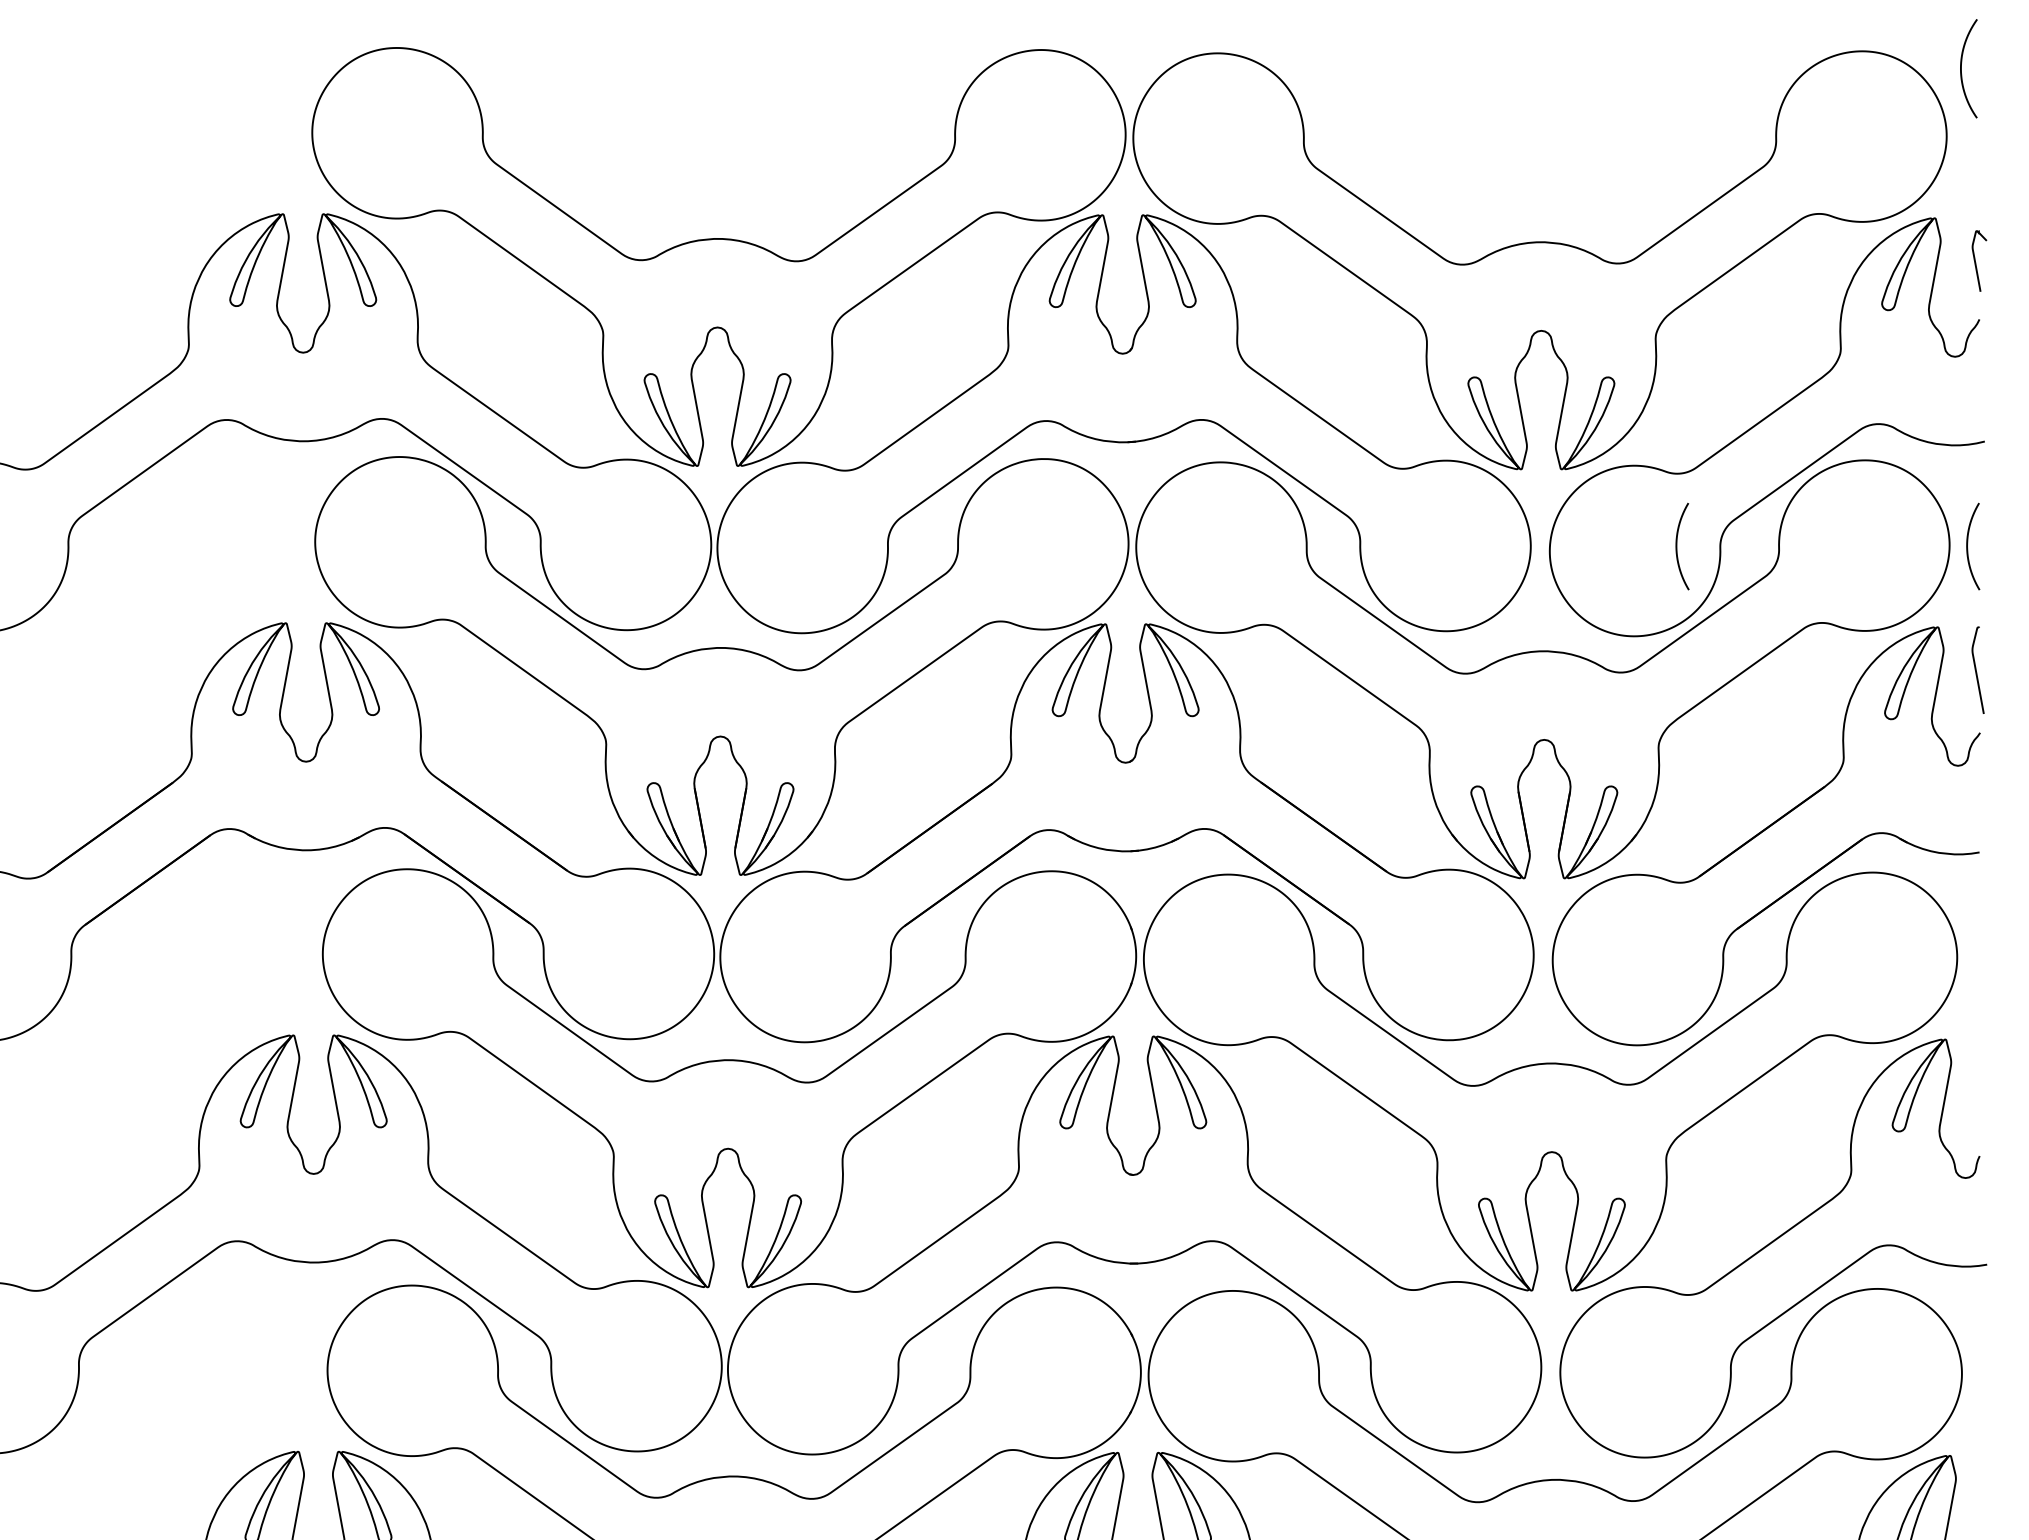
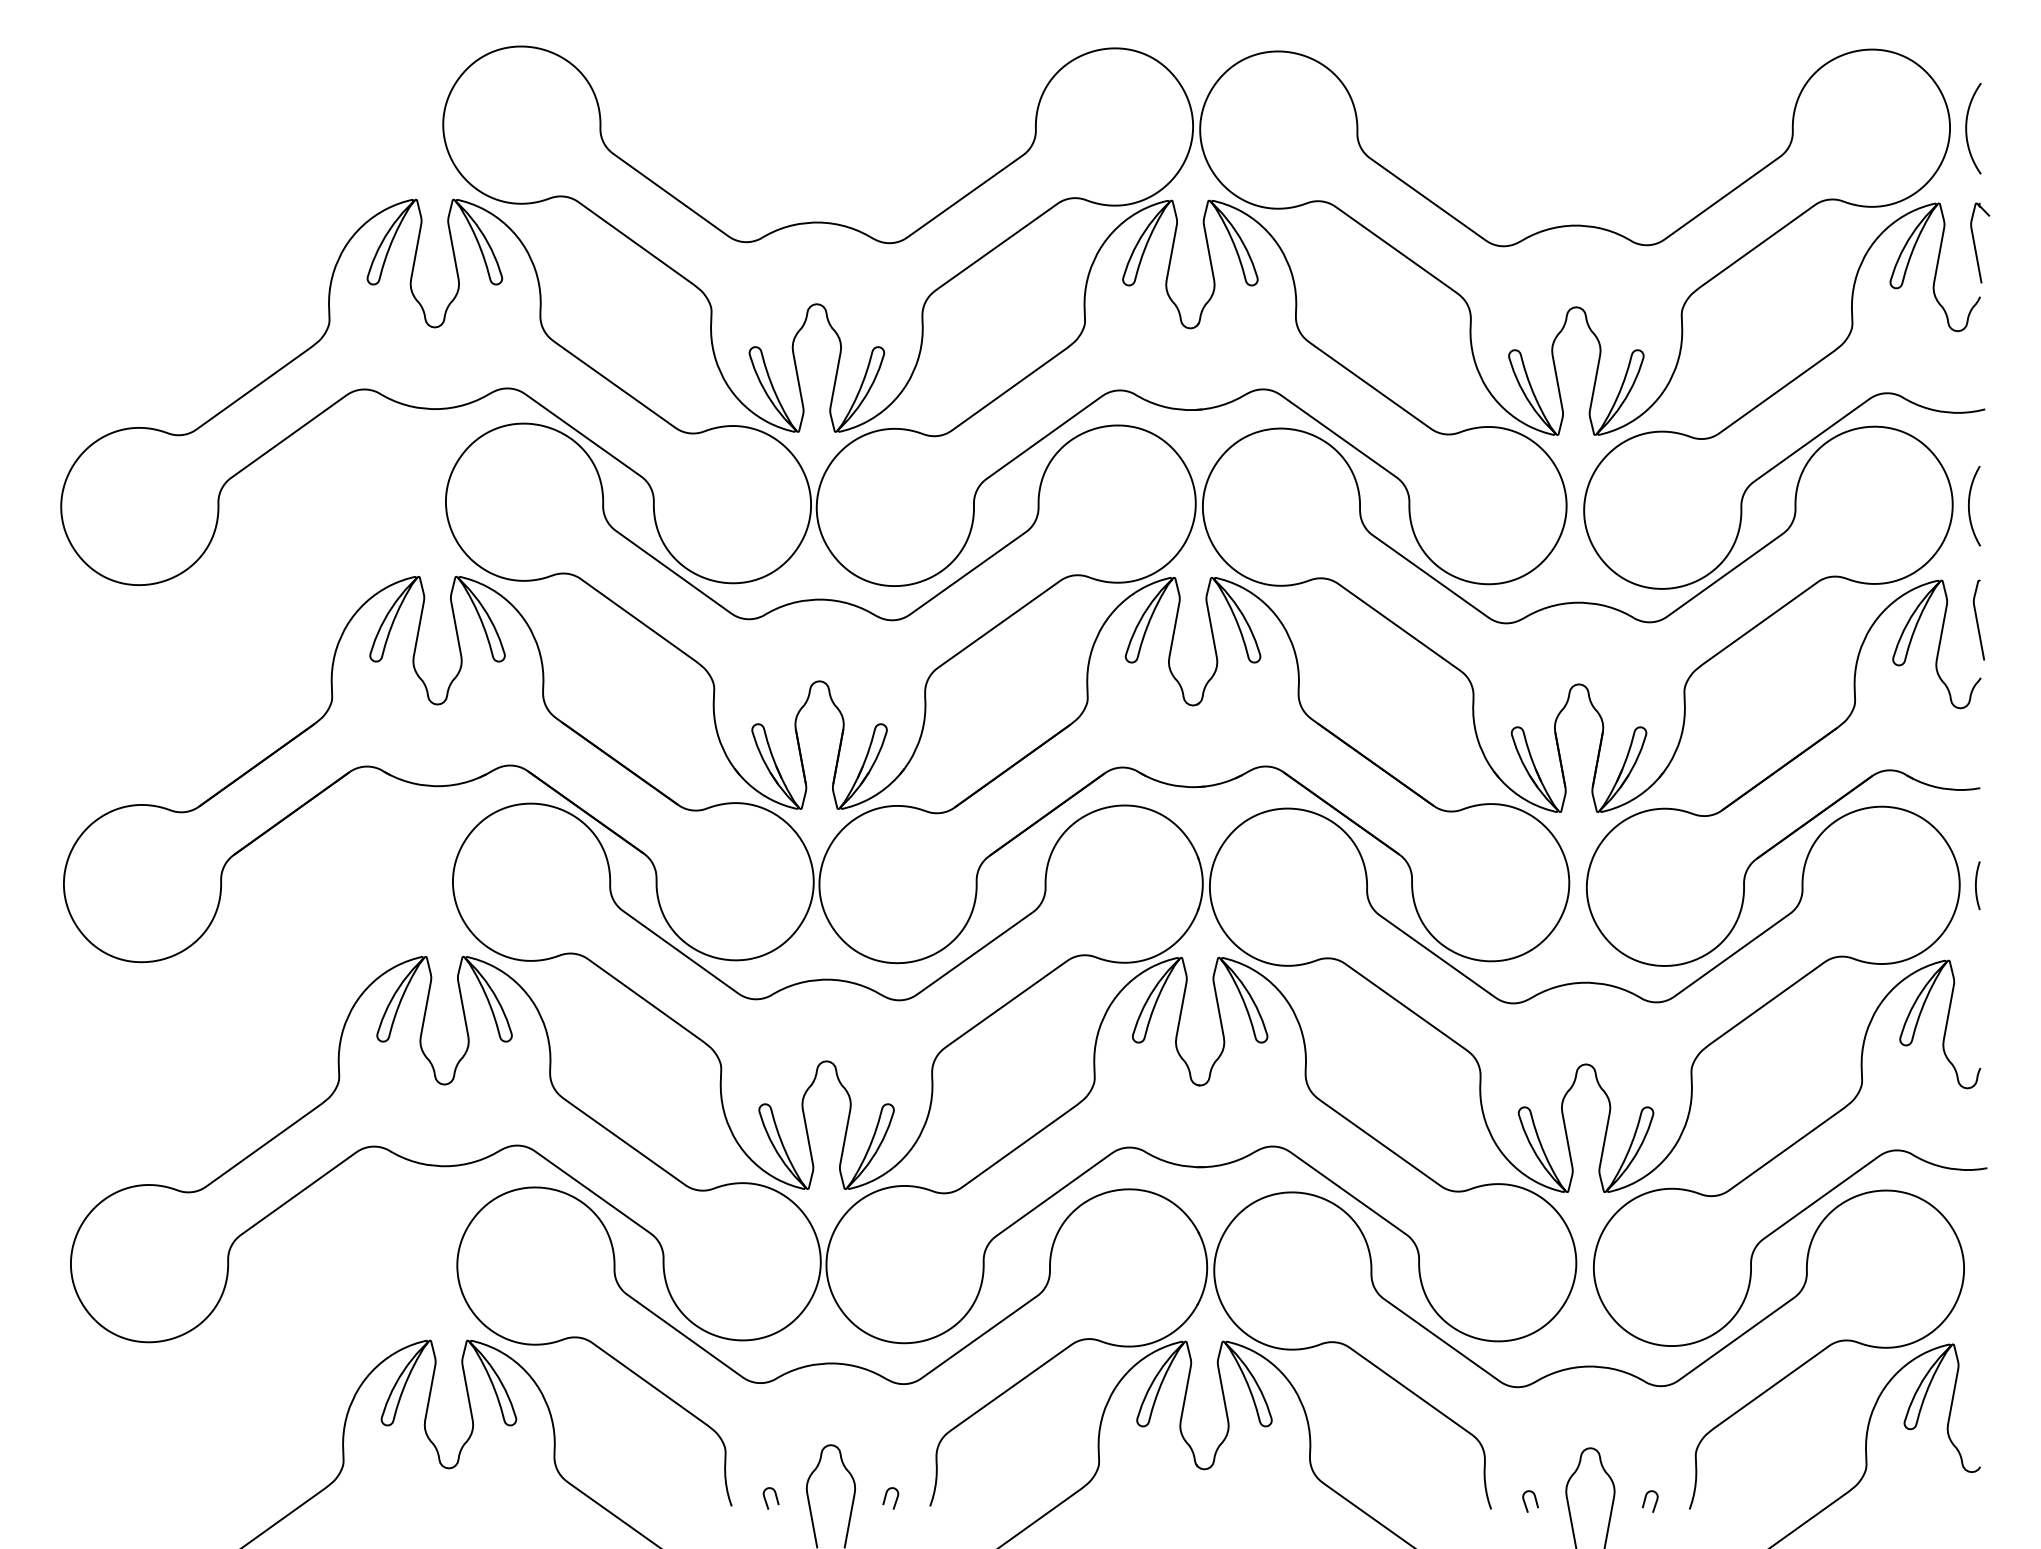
curve: (1962, 68) -> (1967, 128), moved
part: (1979, 260) -> (1980, 242), size x1.43
curve: (1677, 545) -> (1701, 505), removed
curve: (1975, 958) -> (1976, 885), added

